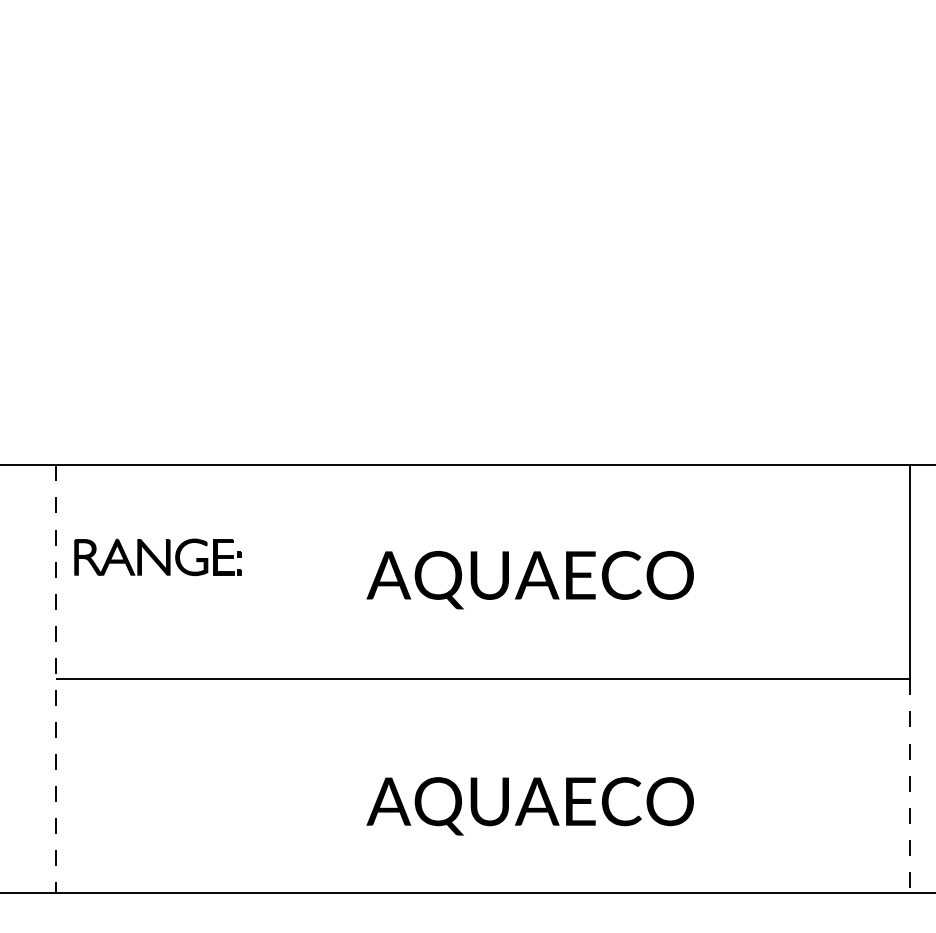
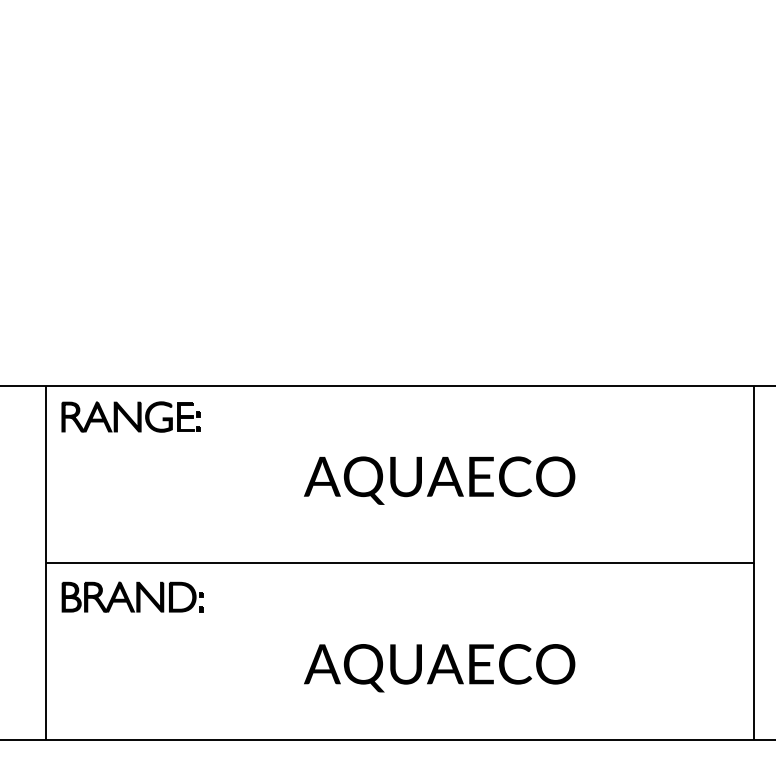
part: (157, 557) -> (130, 417), moved
line: (55, 679) -> (46, 563), dashed -> solid
part: (159, 720) -> (132, 597), added
line: (909, 786) -> (753, 651), dashed -> solid

